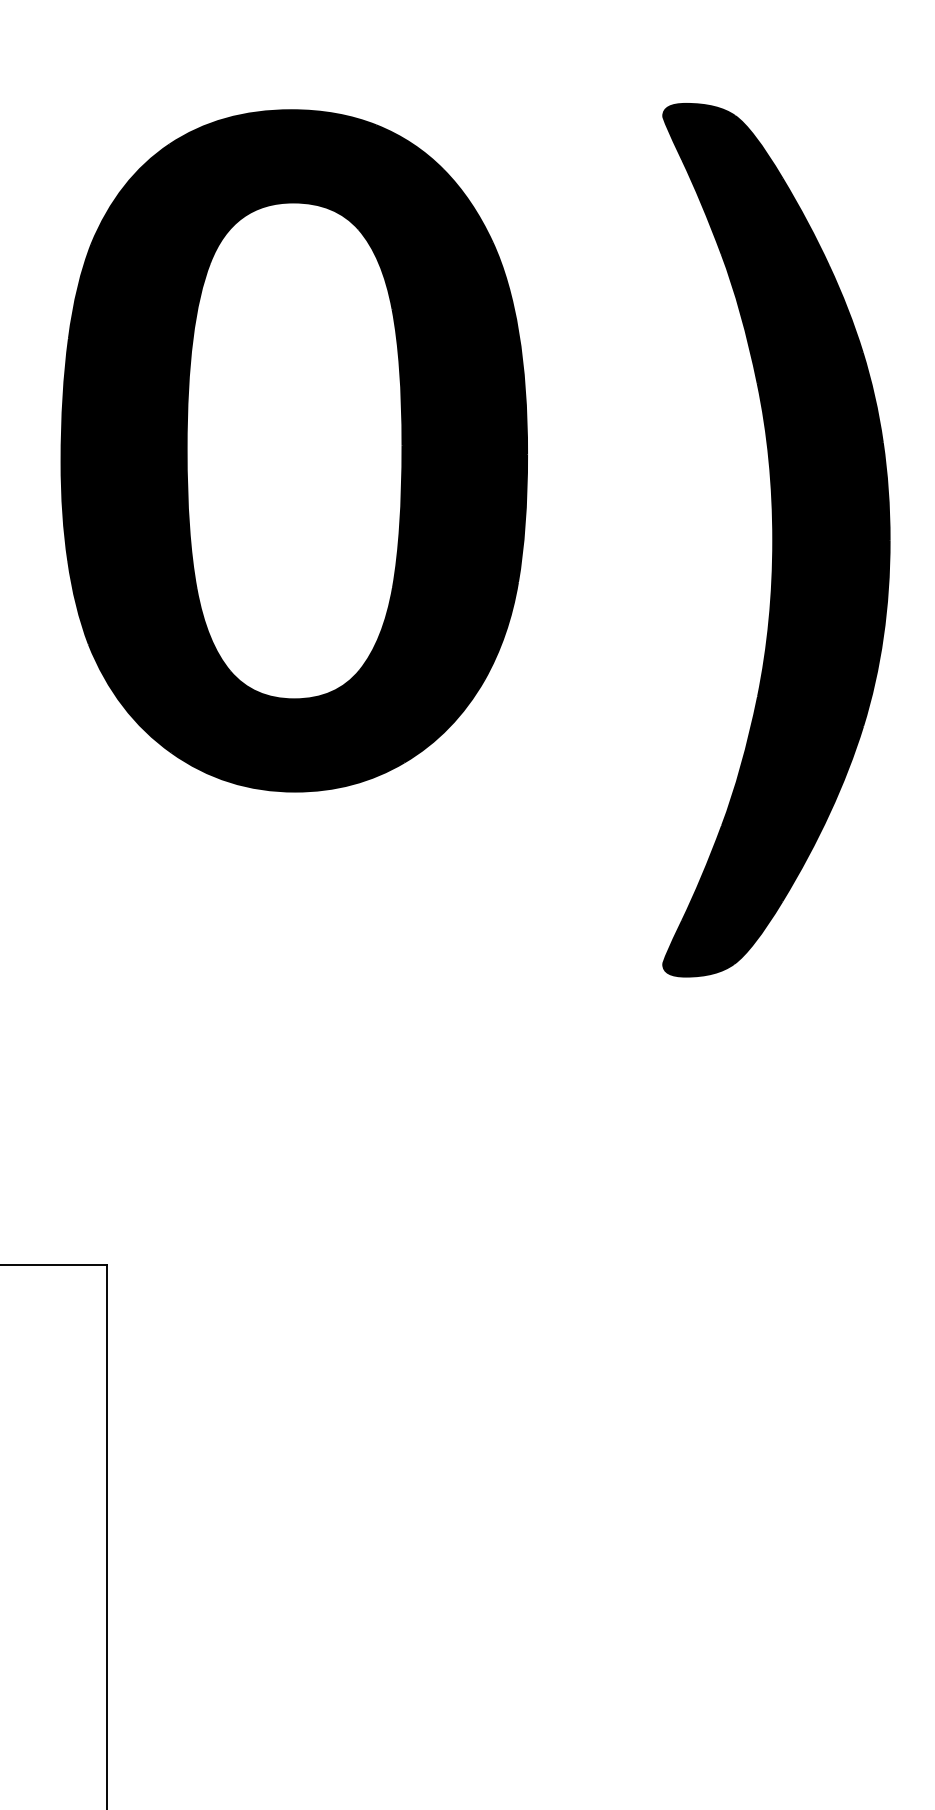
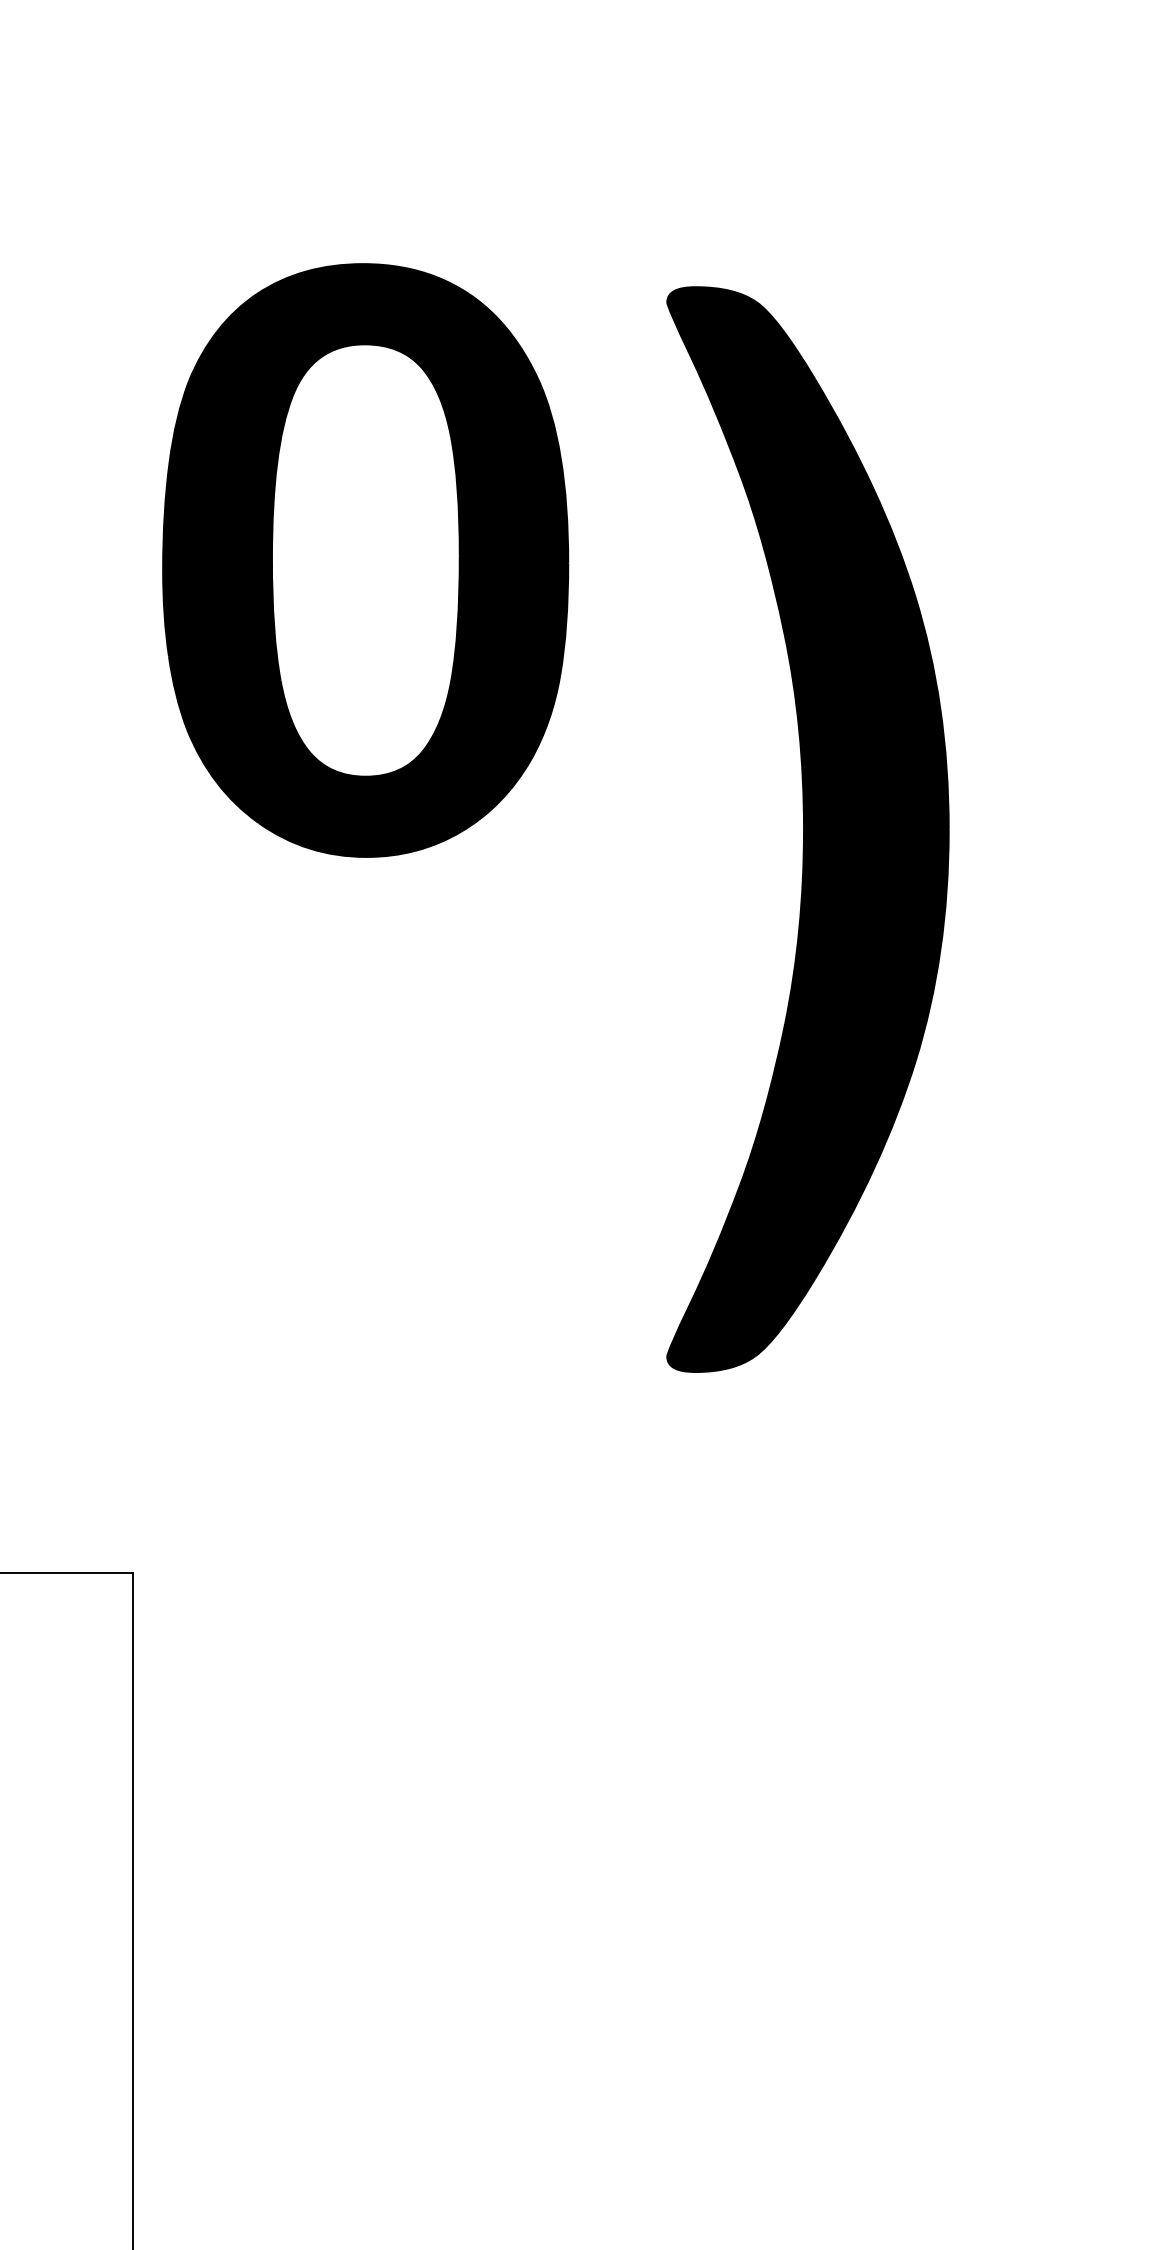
part: (294, 450) -> (365, 560), size x0.7
part: (776, 540) -> (807, 829), moved

